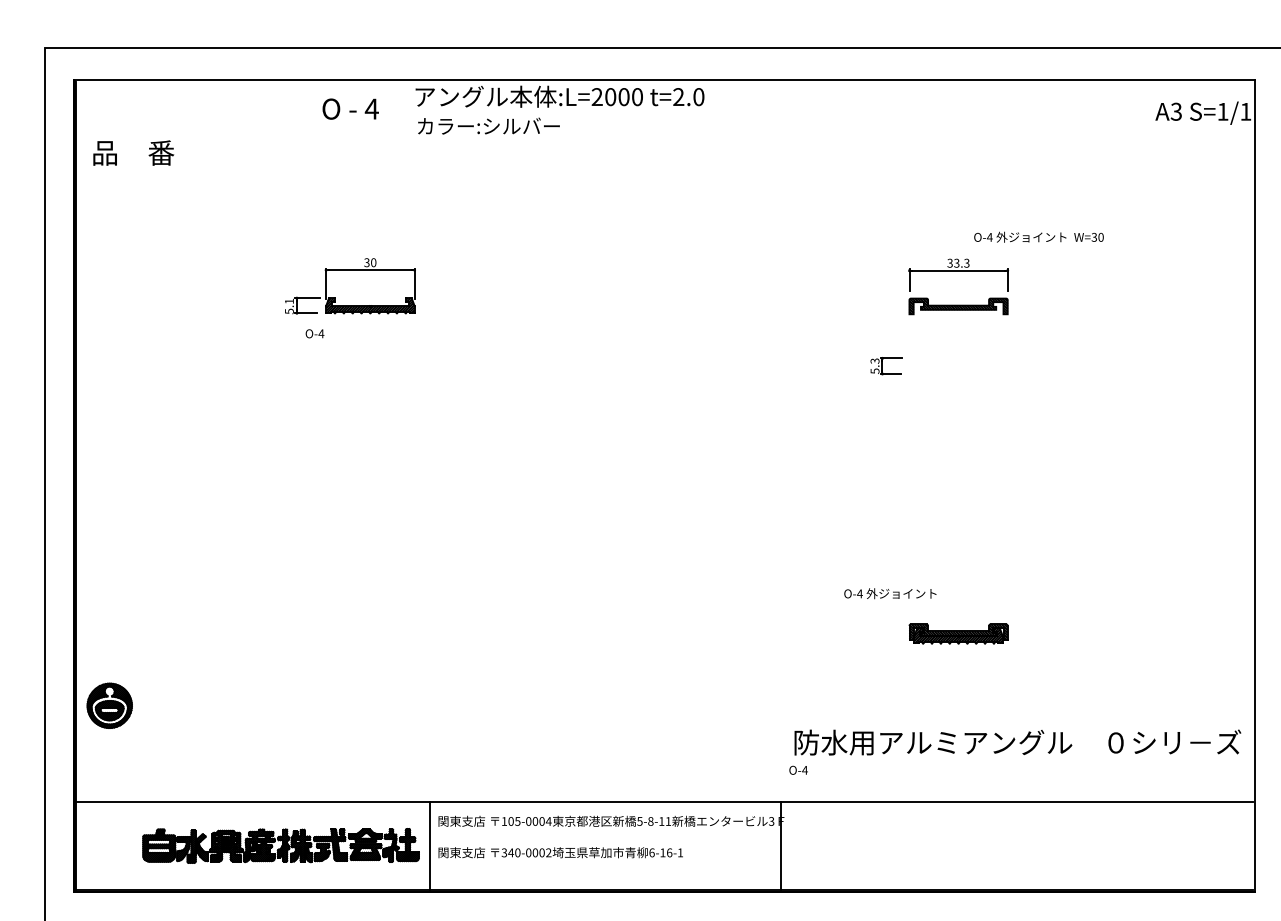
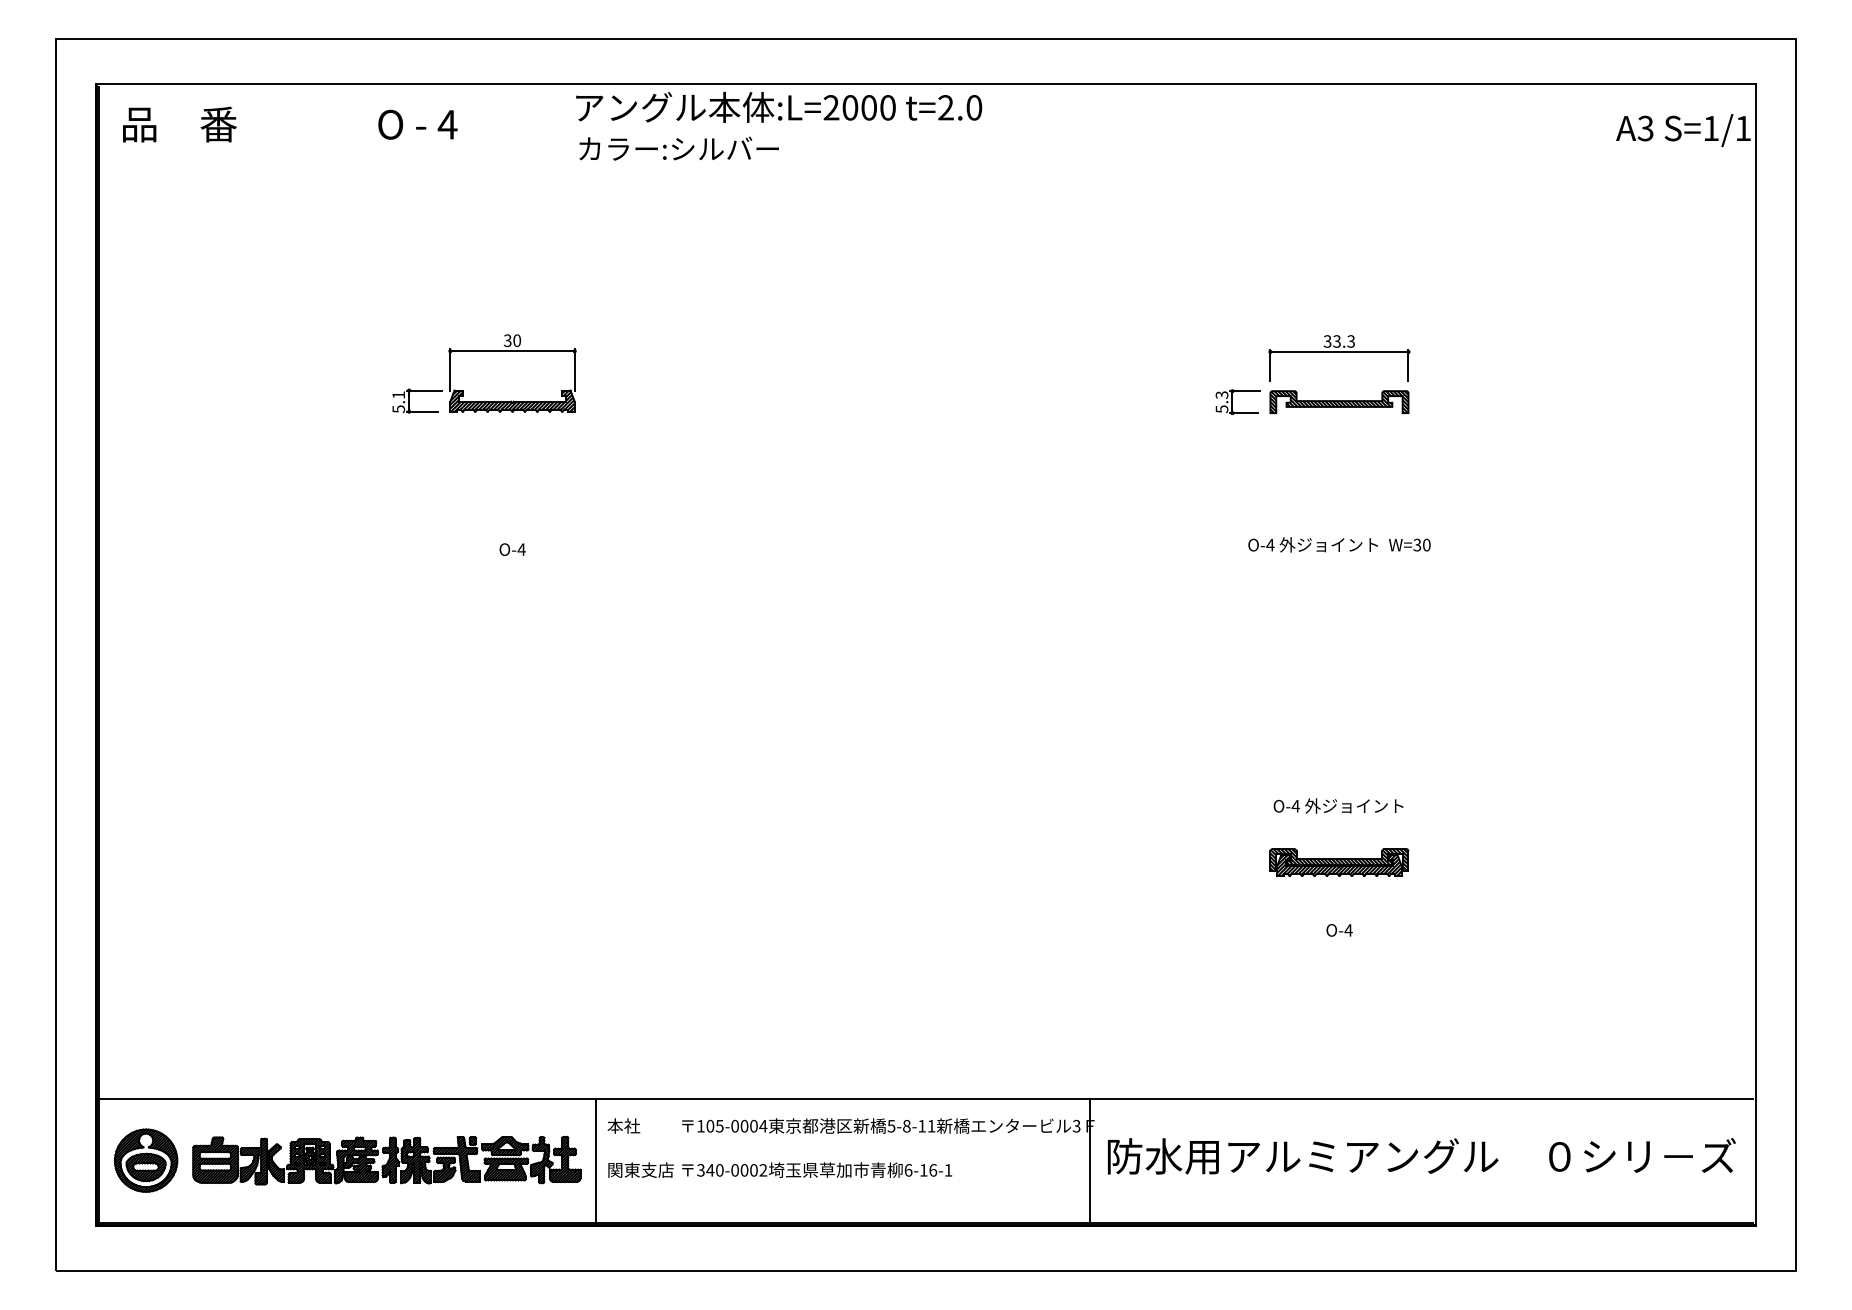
text: (350, 108) -> (417, 124), moved
text: (133, 153) -> (179, 124), moved
text: (1038, 236) -> (1339, 544), moved
text: (314, 333) -> (512, 549), moved
part: (886, 366) -> (1237, 402), moved
text: (890, 593) -> (1338, 805), moved
part: (110, 705) -> (146, 1160), moved
text: (1017, 742) -> (1421, 1156), moved
text: (798, 770) -> (1339, 930), moved
text: (461, 820) -> (640, 1125), 関東支店 -> 本社

